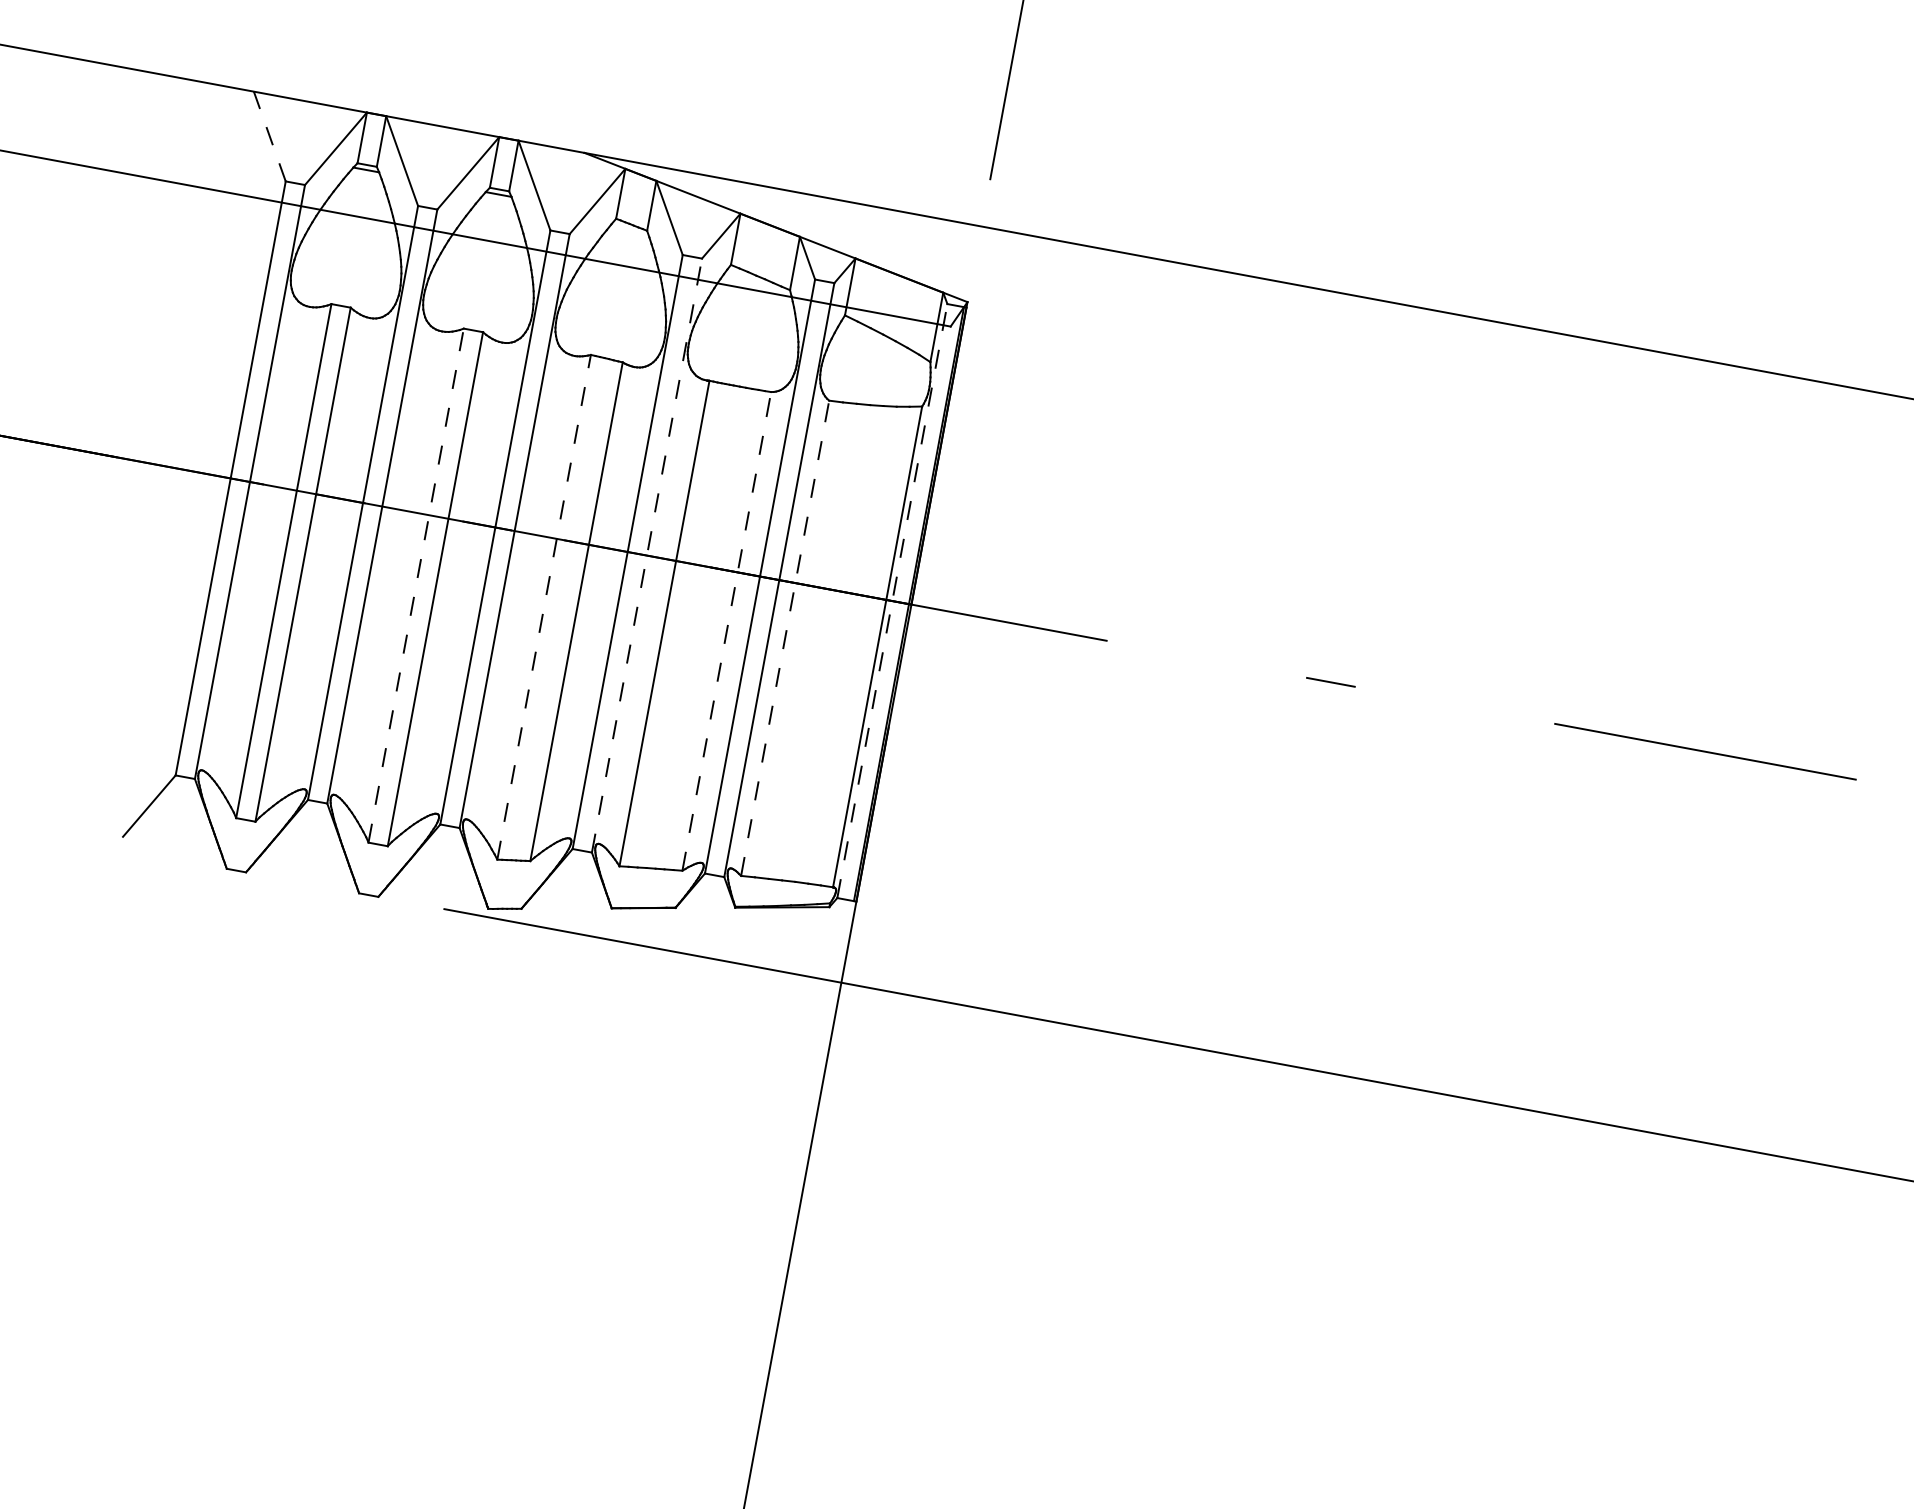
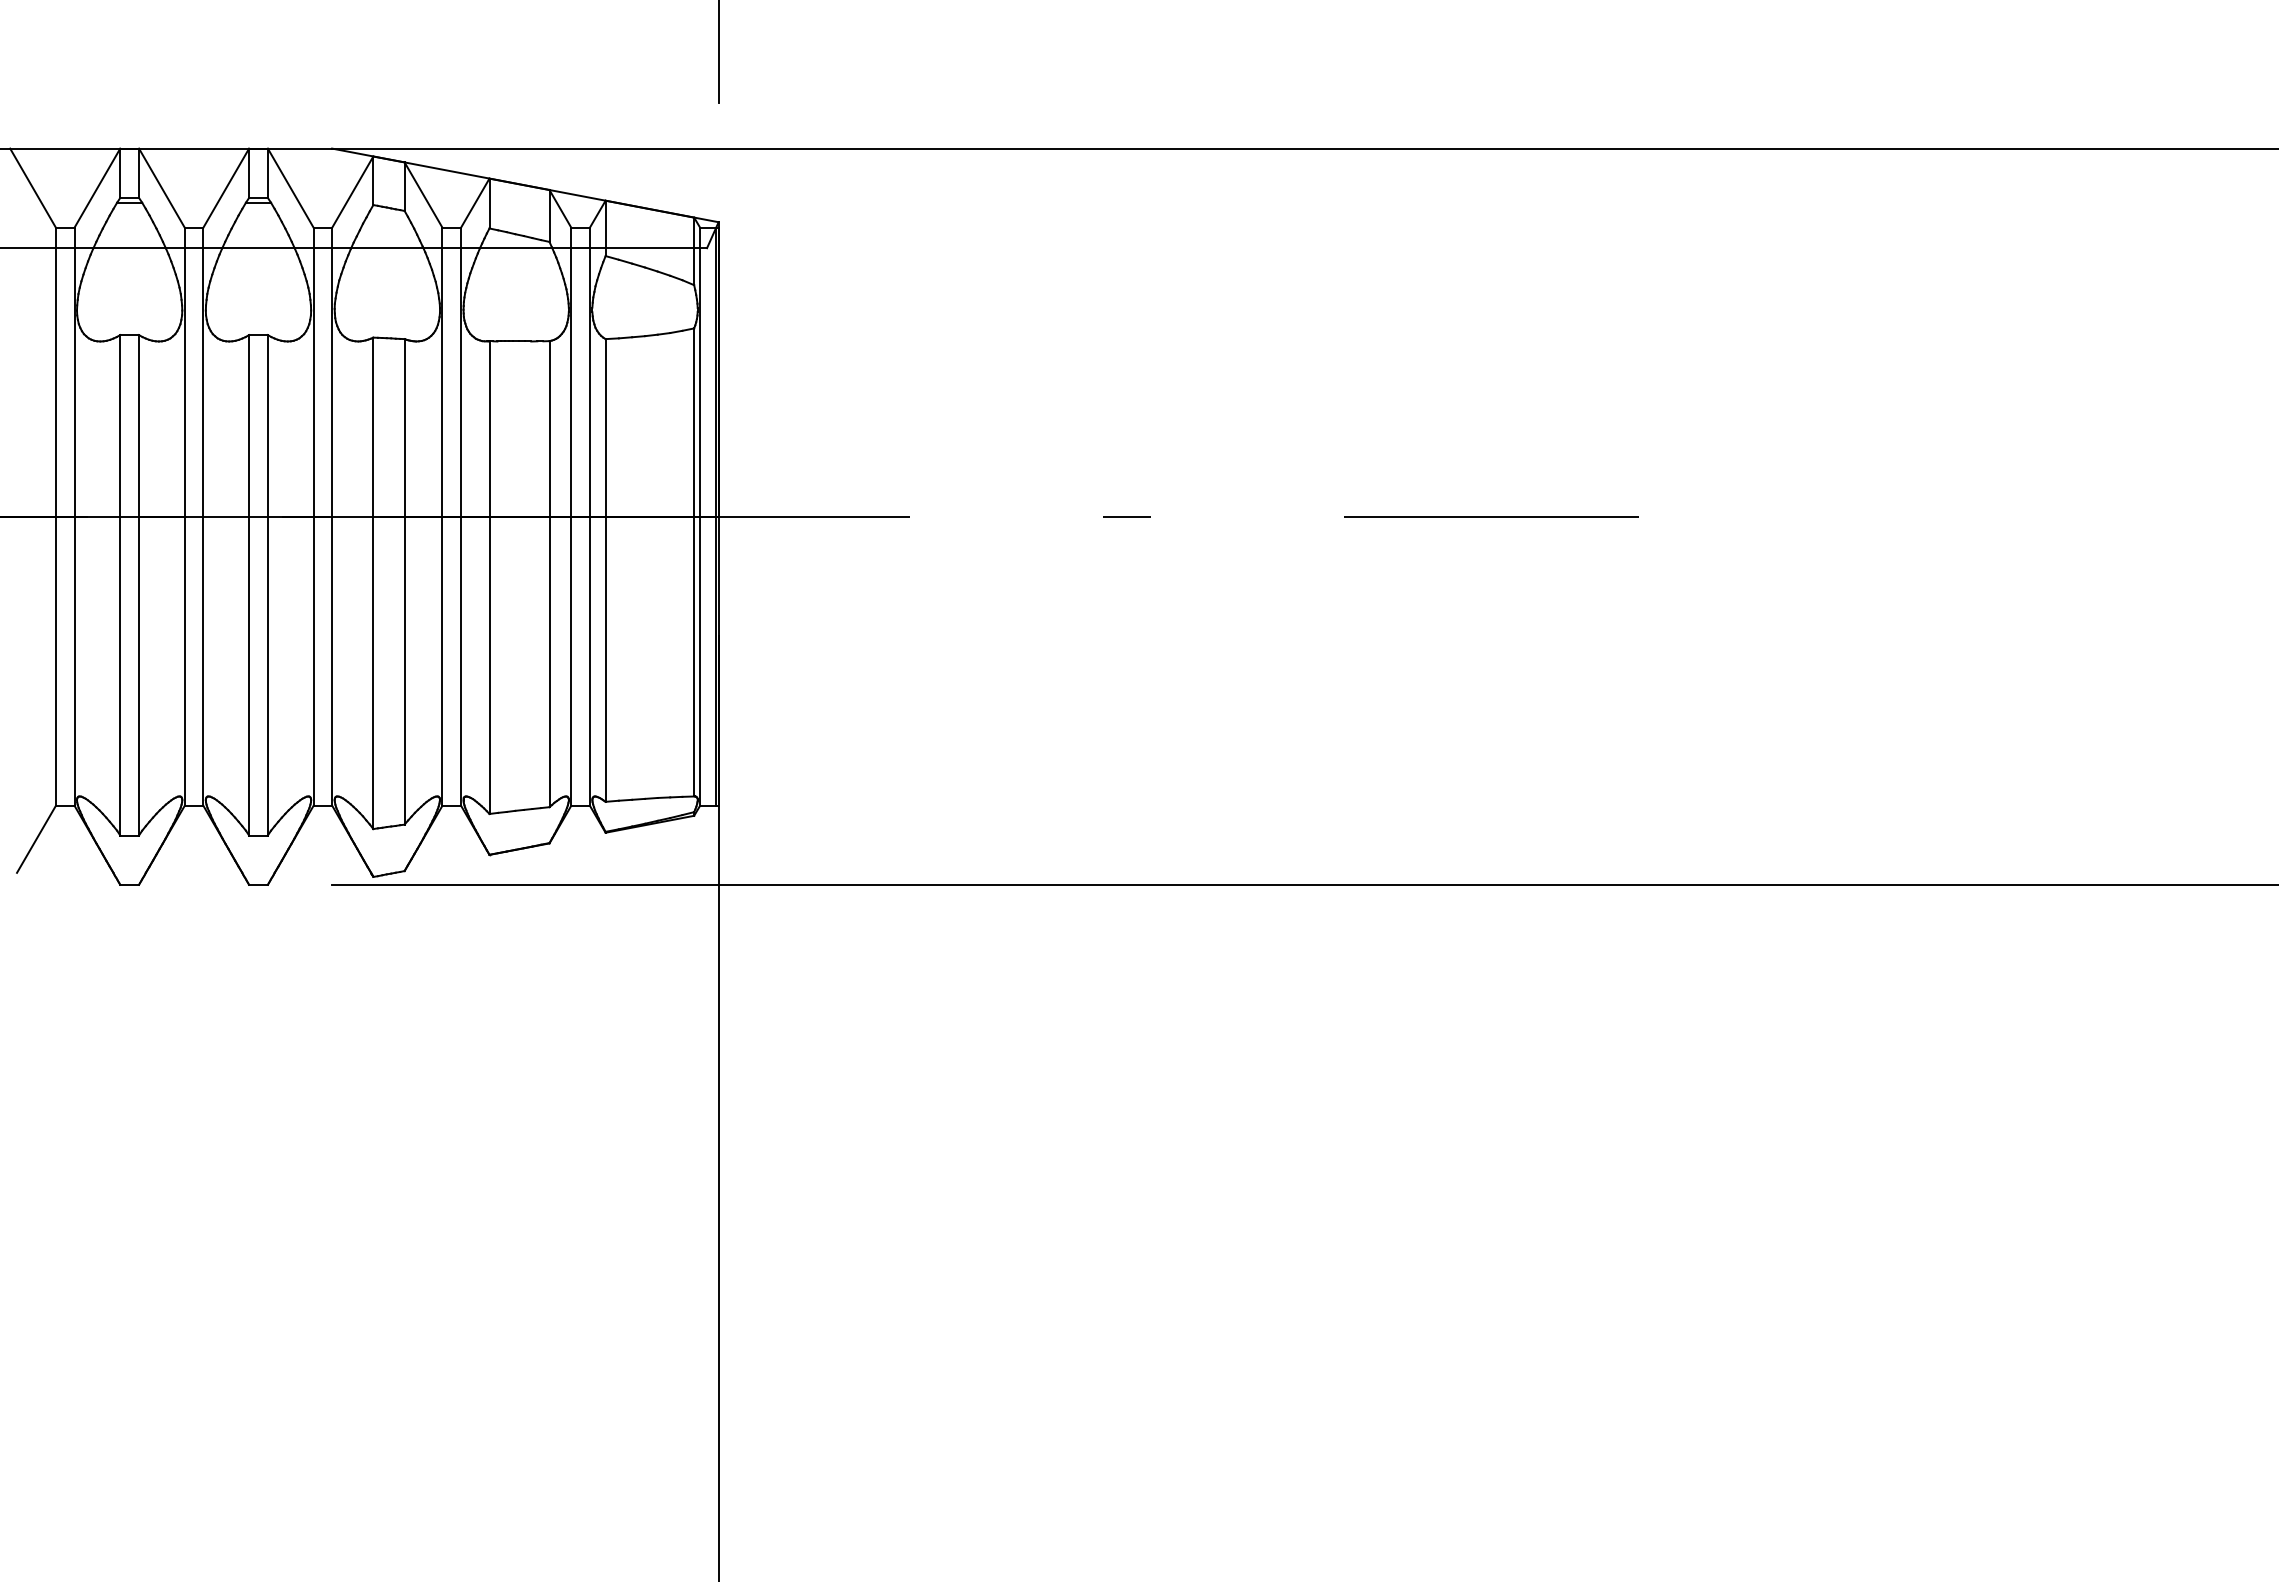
line: (270, 137) -> (33, 188), dashed -> solid
line: (647, 555) -> (461, 516), dashed -> solid
line: (416, 584) -> (249, 584), dashed -> solid
line: (892, 600) -> (700, 516), dashed -> solid
line: (544, 607) -> (373, 583), dashed -> solid
line: (726, 630) -> (549, 573), dashed -> solid
line: (785, 637) -> (605, 569), dashed -> solid

